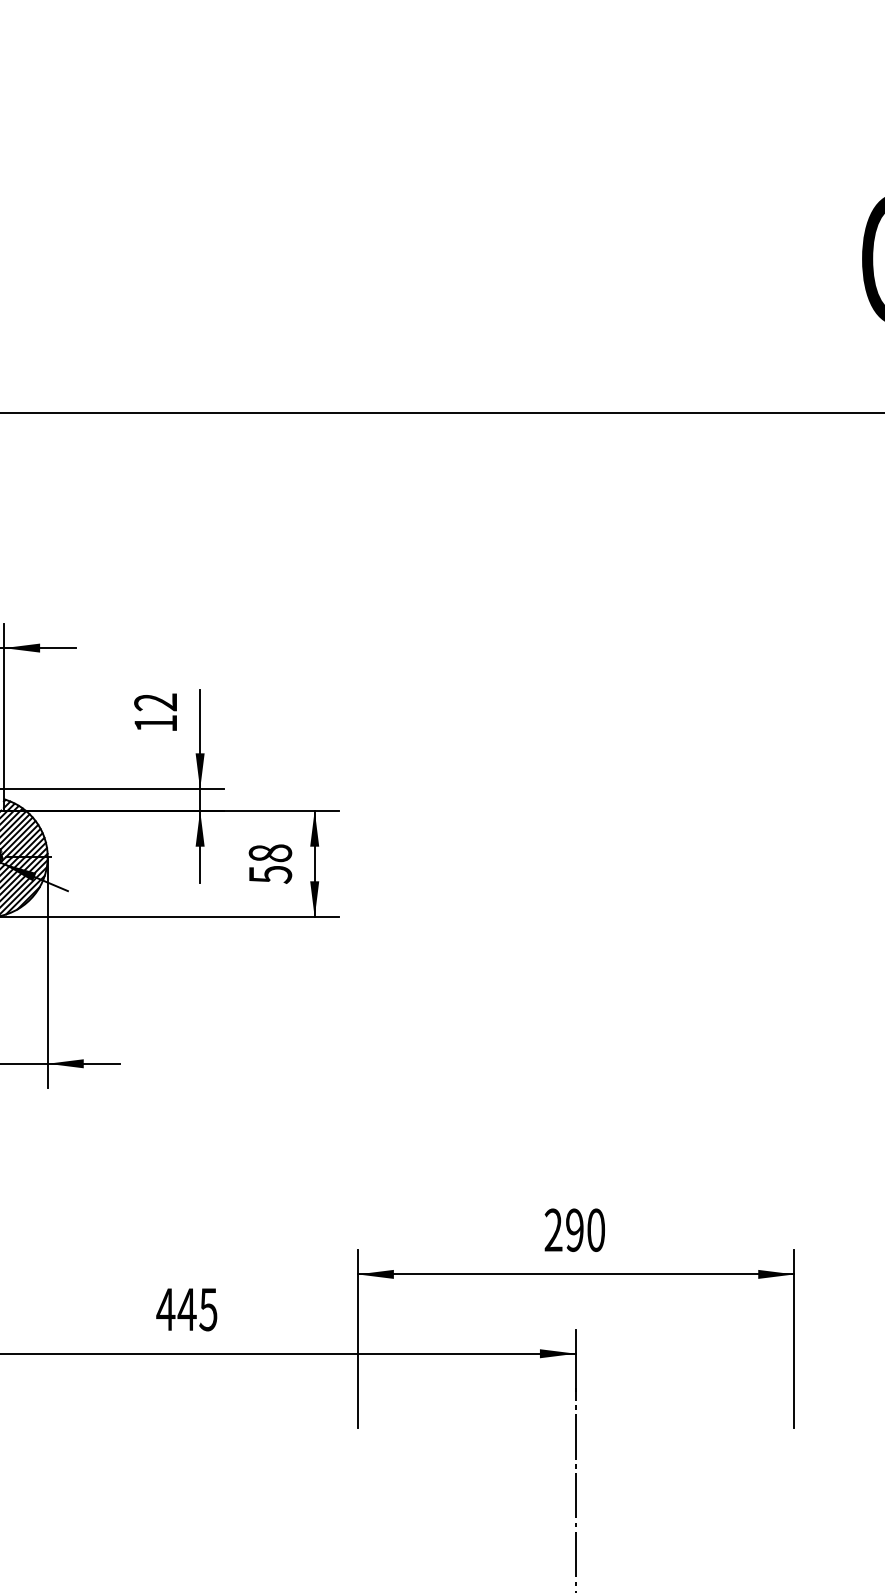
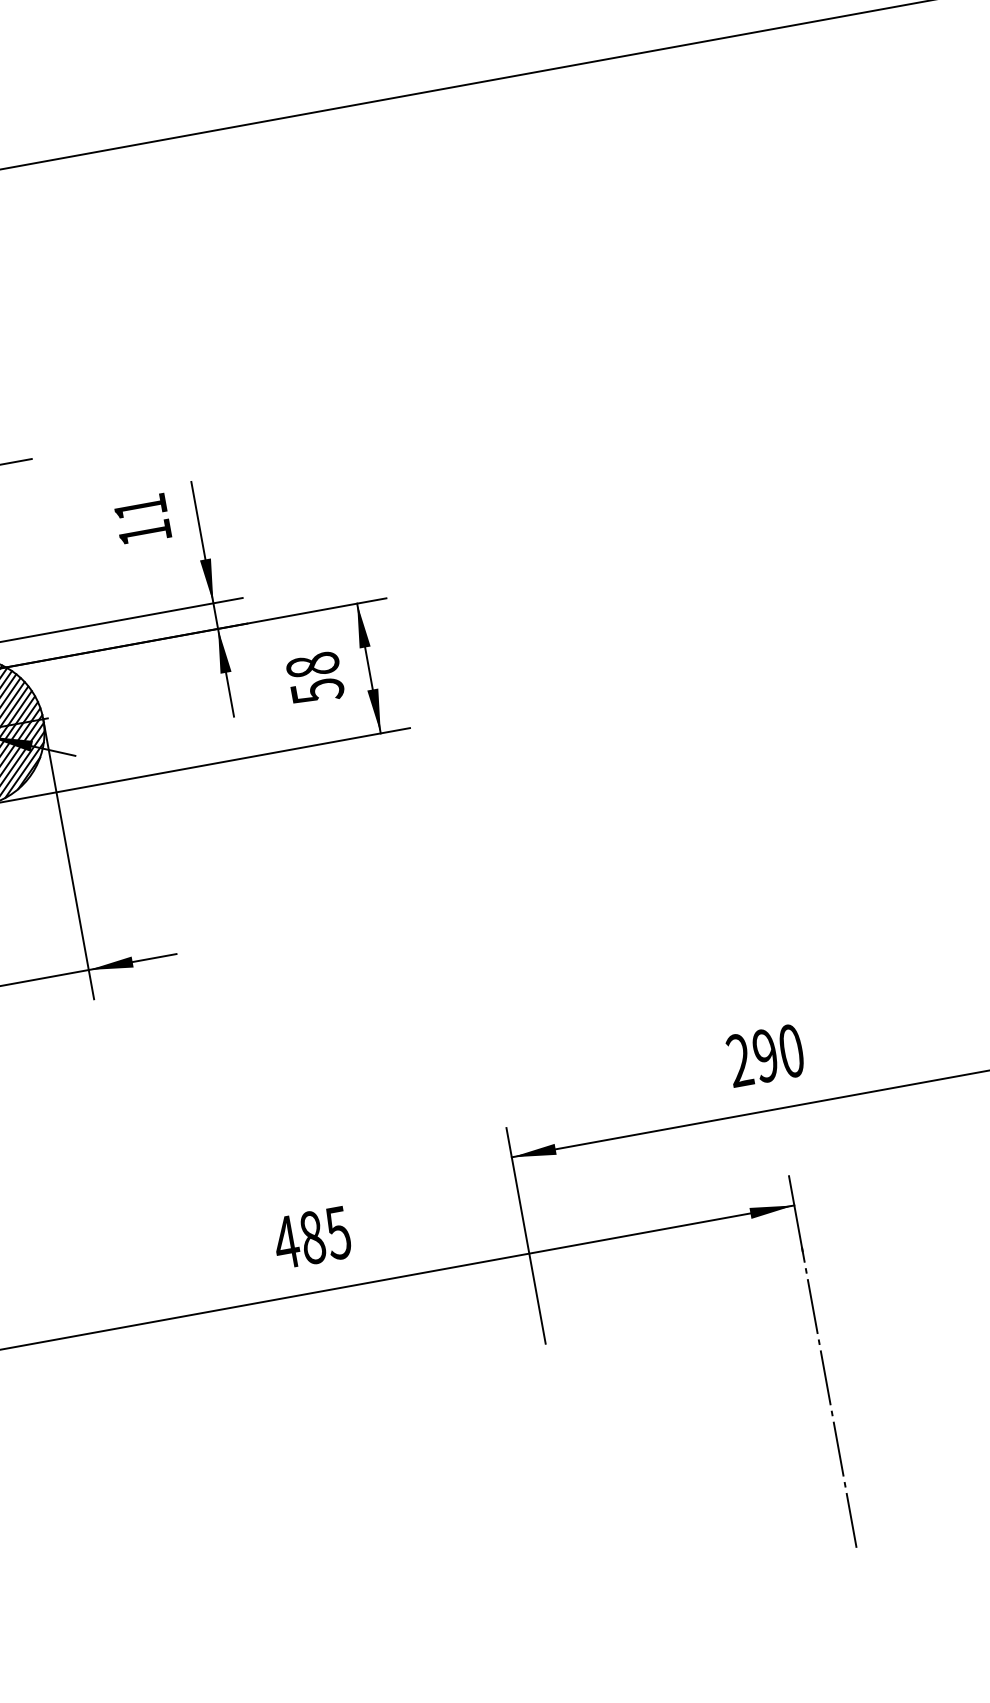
text: (155, 702) -> (140, 507), 12 -> 11
text: (186, 1309) -> (311, 1237), 445 -> 485

